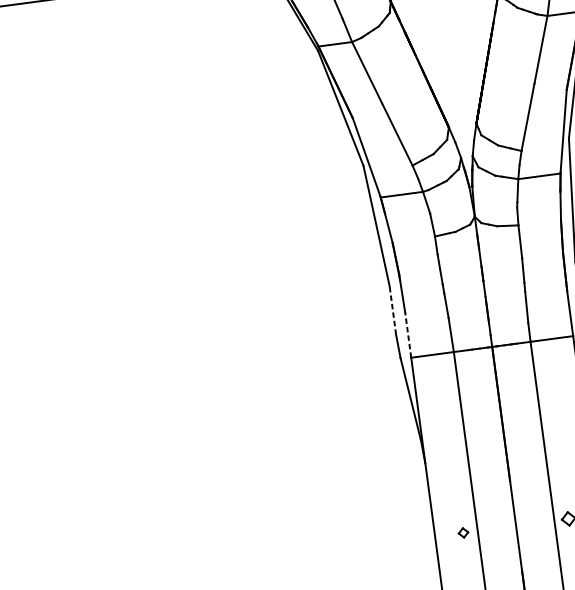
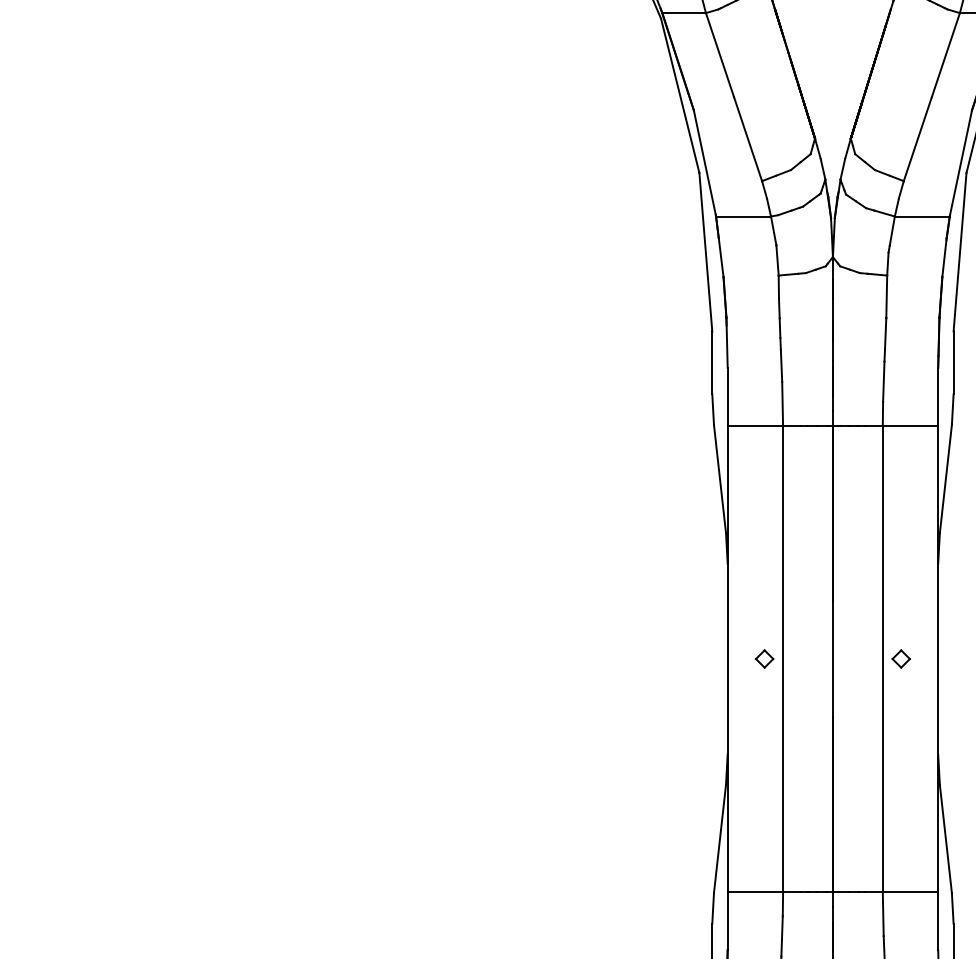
line: (393, 310) -> (712, 362), dashed -> solid
line: (408, 334) -> (727, 396), dashed -> solid
part: (463, 532) -> (764, 658), size x1.43

